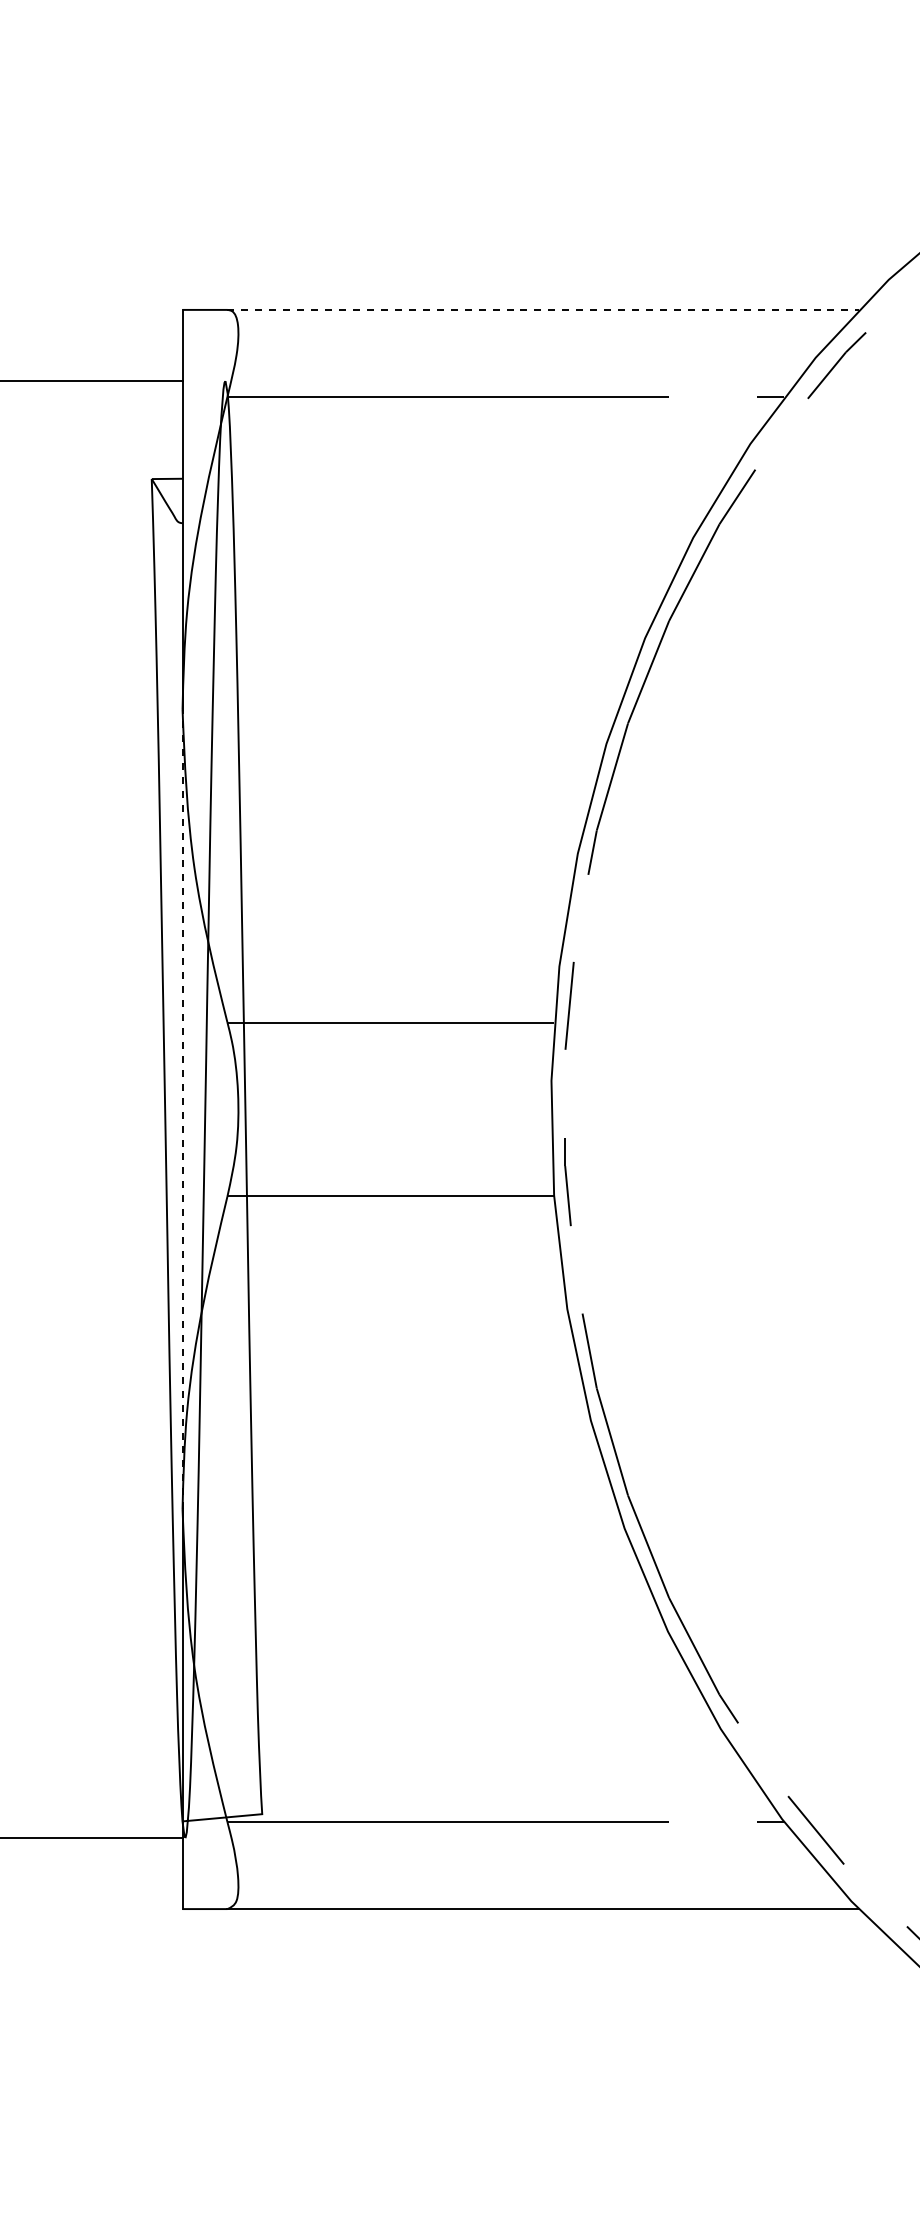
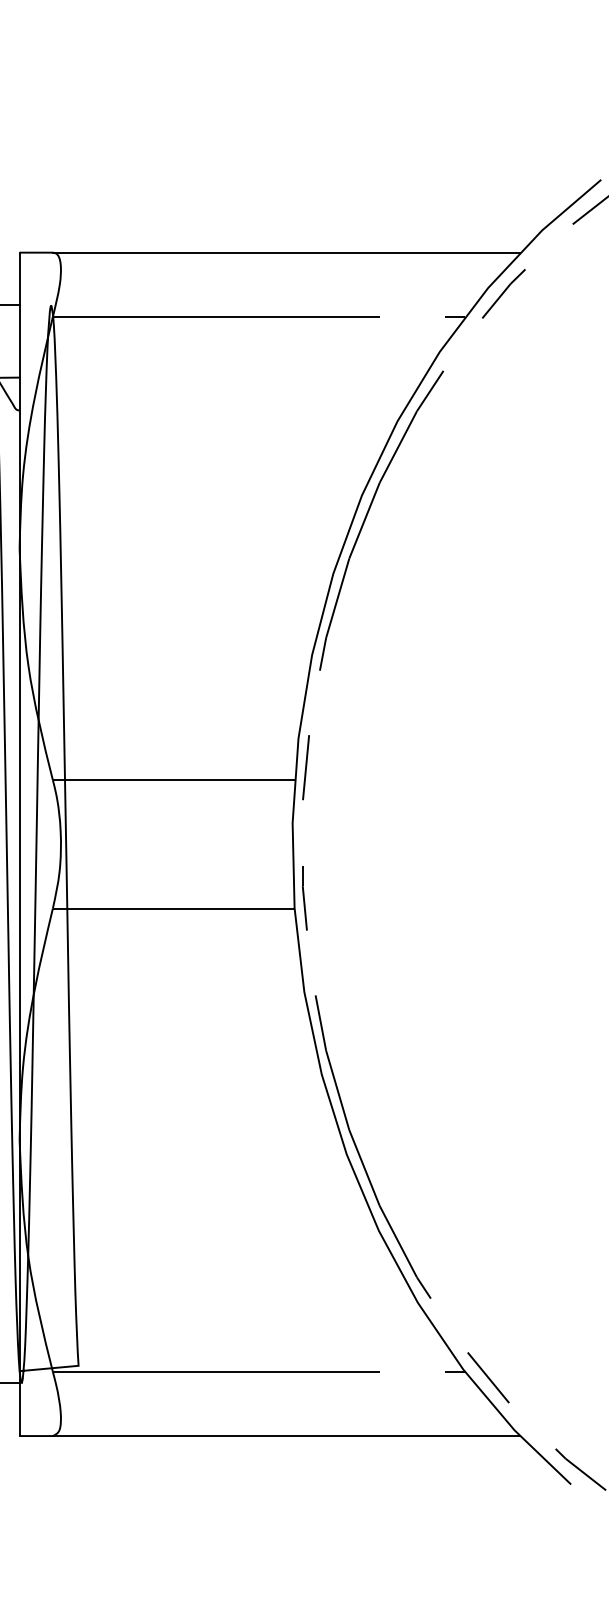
line: (543, 309) -> (286, 252), dashed -> solid
line: (182, 1109) -> (19, 844), dashed -> solid

